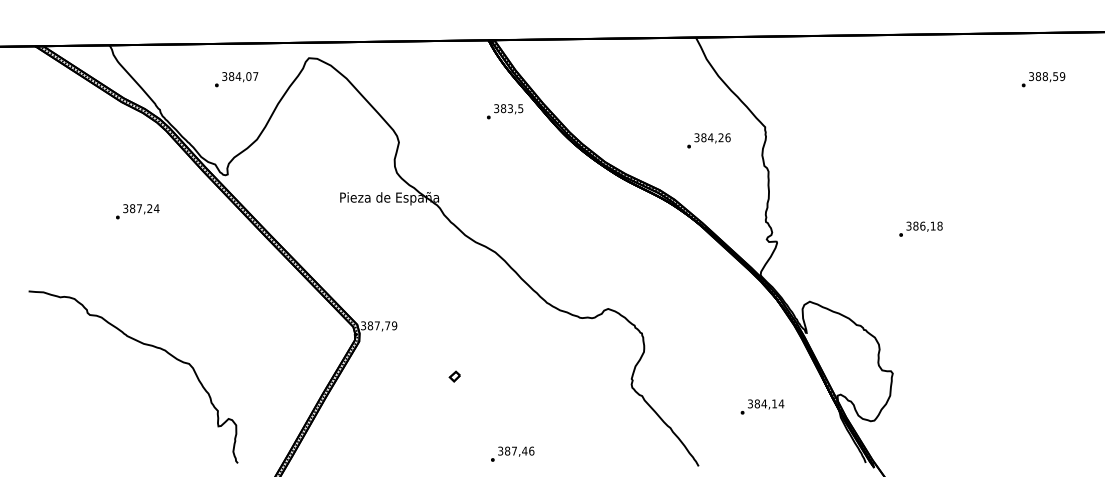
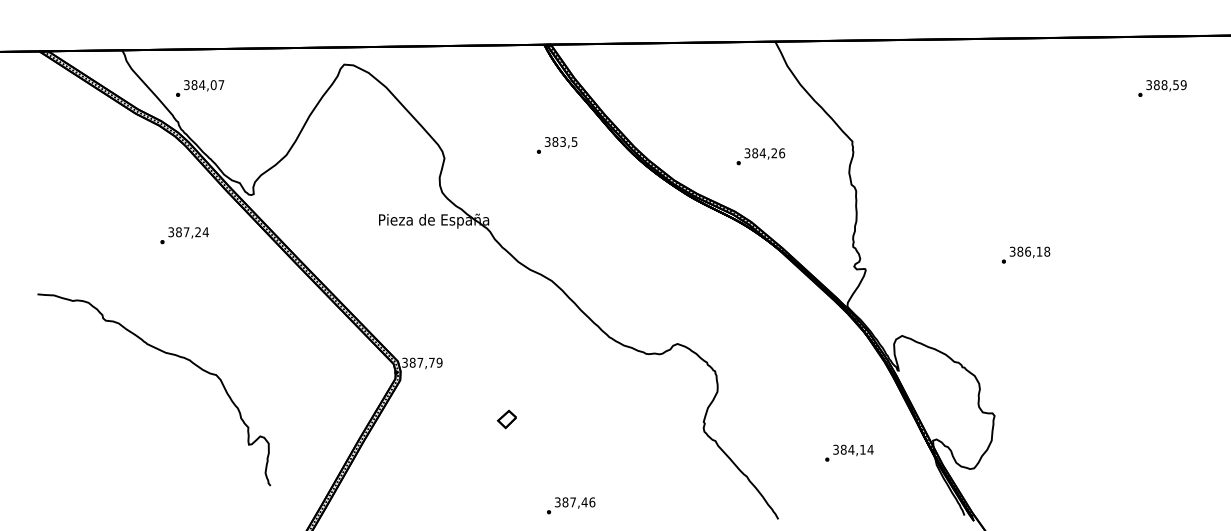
text: (236, 79) -> (199, 88), moved
text: (505, 111) -> (557, 145), moved
text: (708, 140) -> (760, 156), moved
text: (137, 211) -> (184, 235), moved
curve: (142, 344) -> (164, 353), moved
part: (454, 376) -> (506, 419), size x1.6

